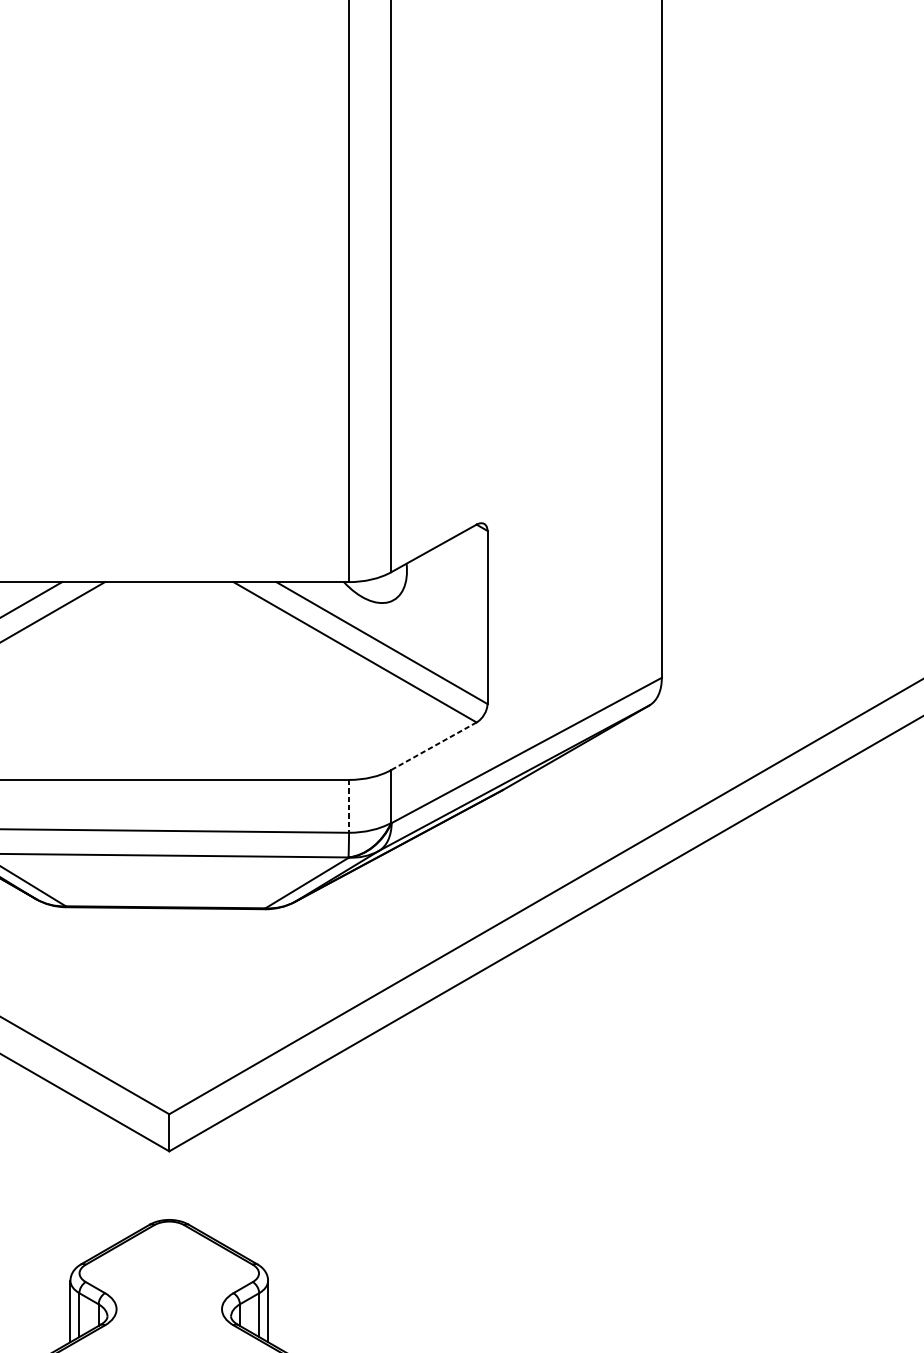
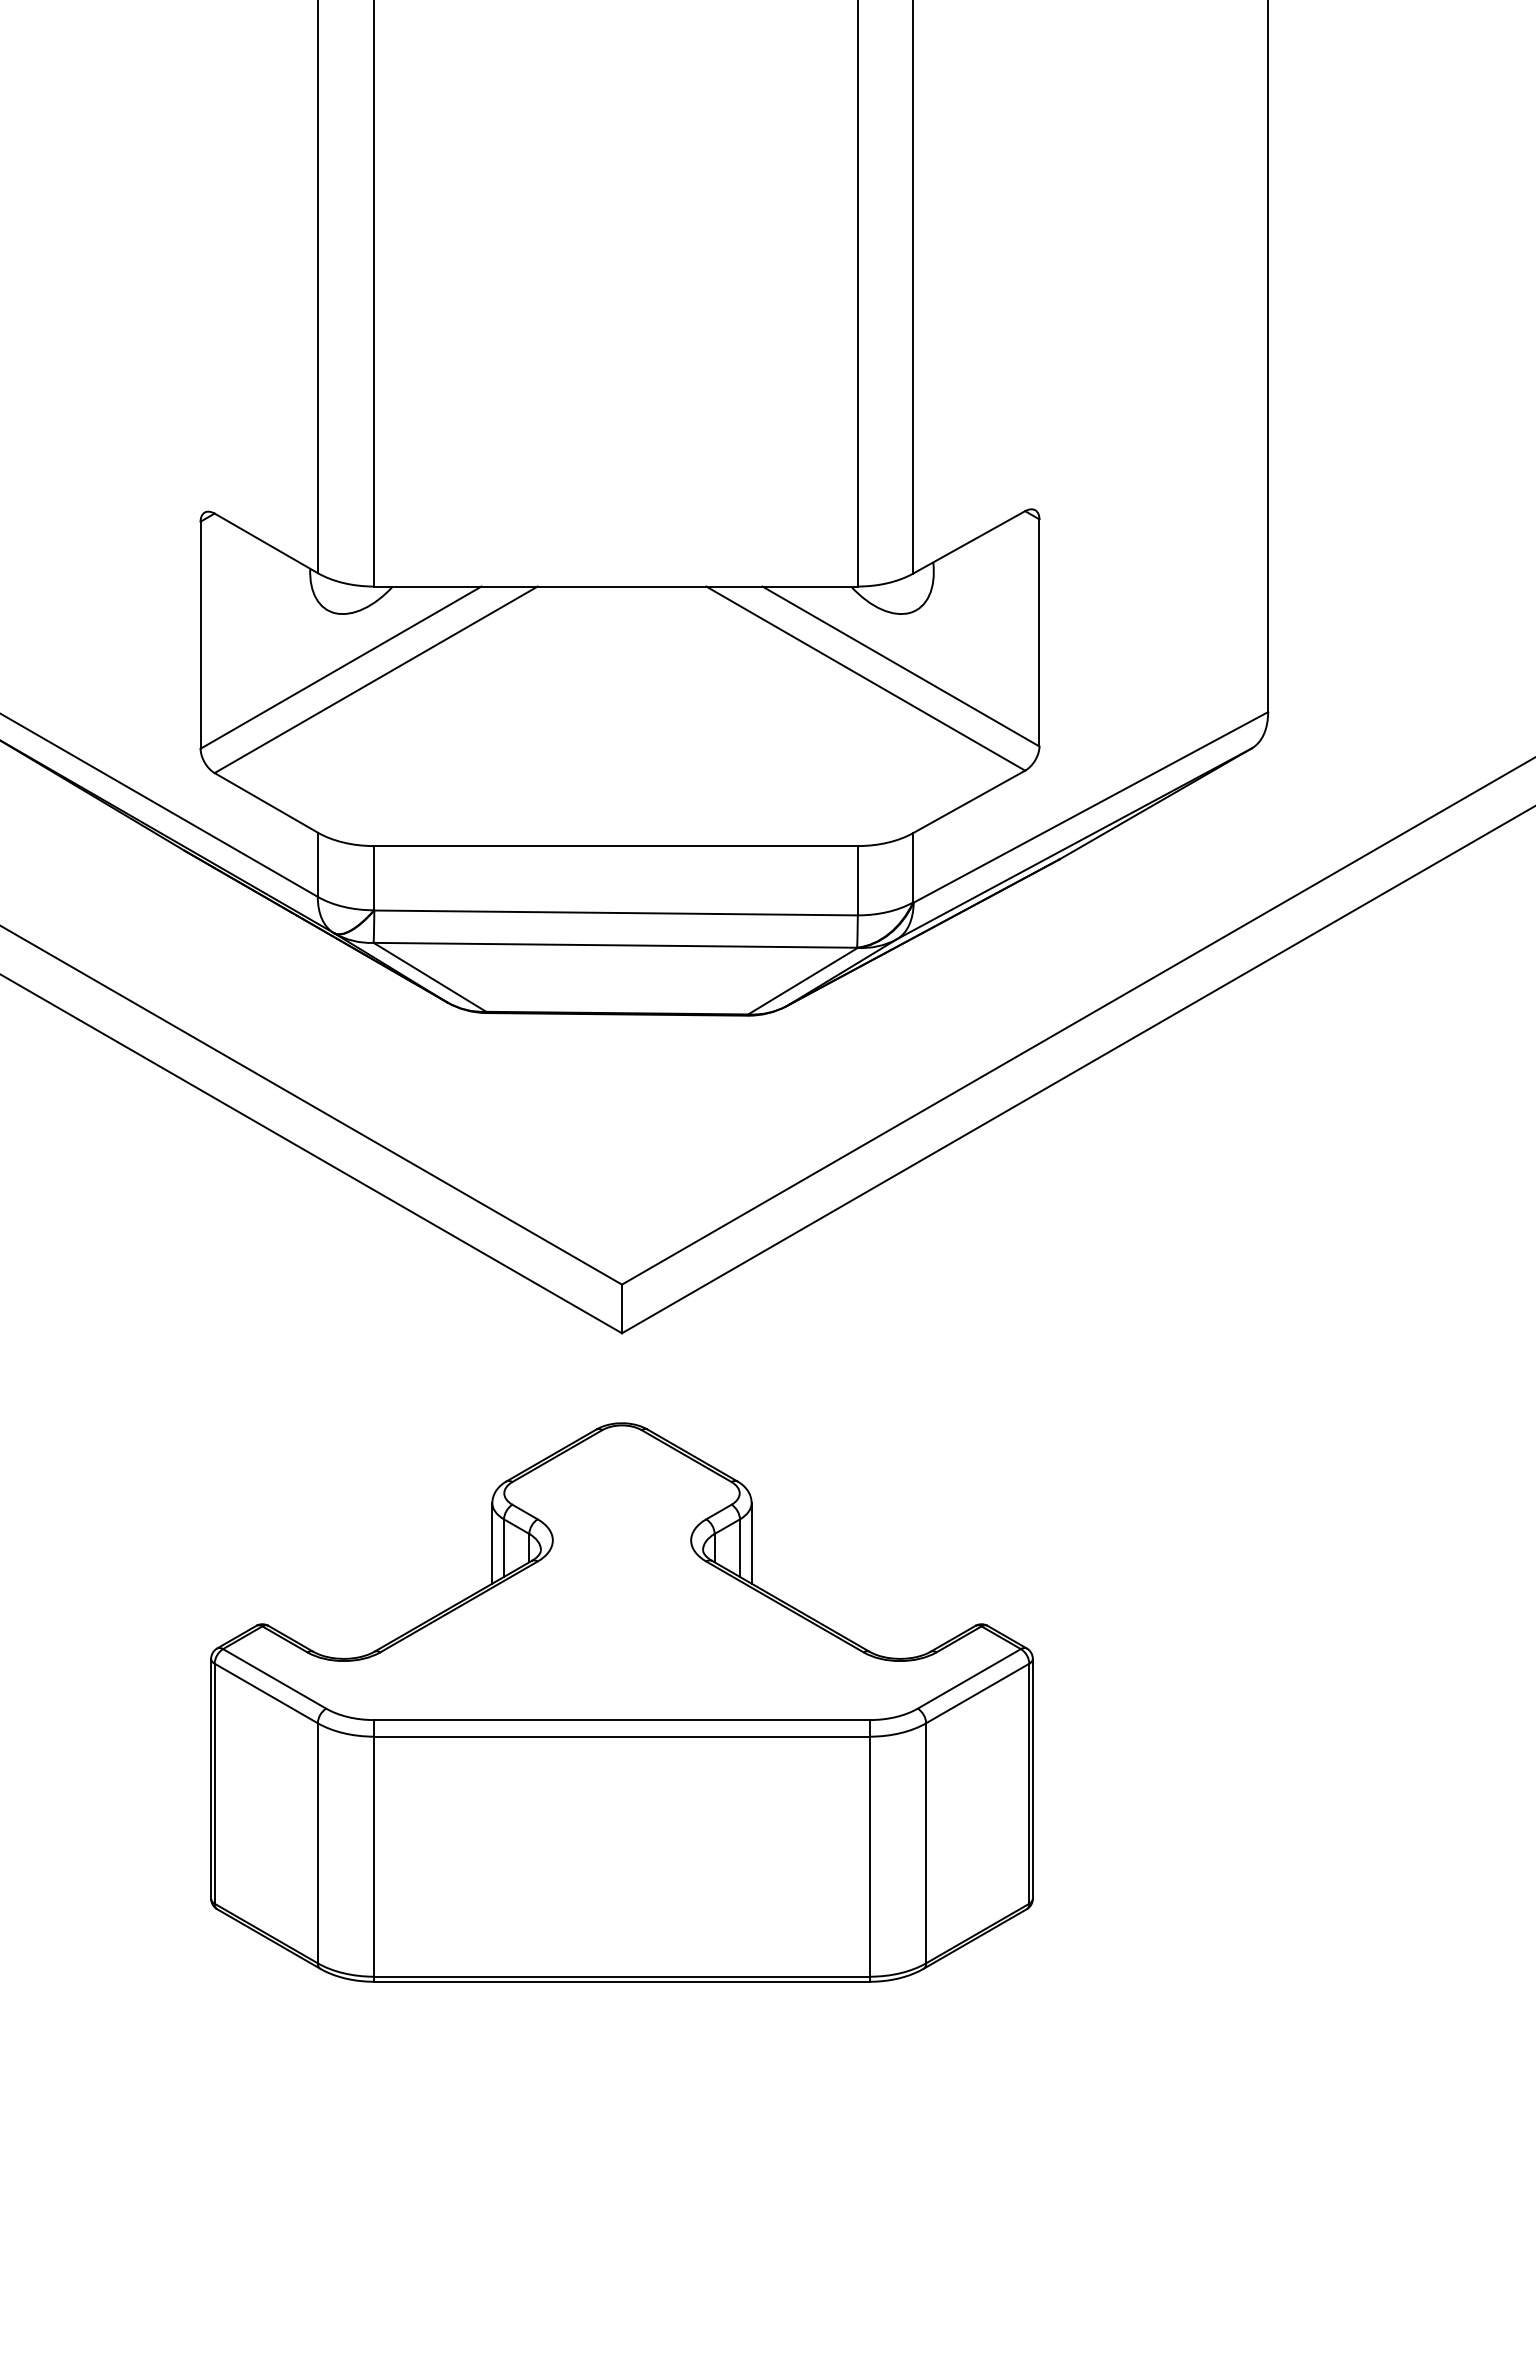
line: (433, 746) -> (968, 802), dashed -> solid
line: (348, 806) -> (857, 880), dashed -> solid

